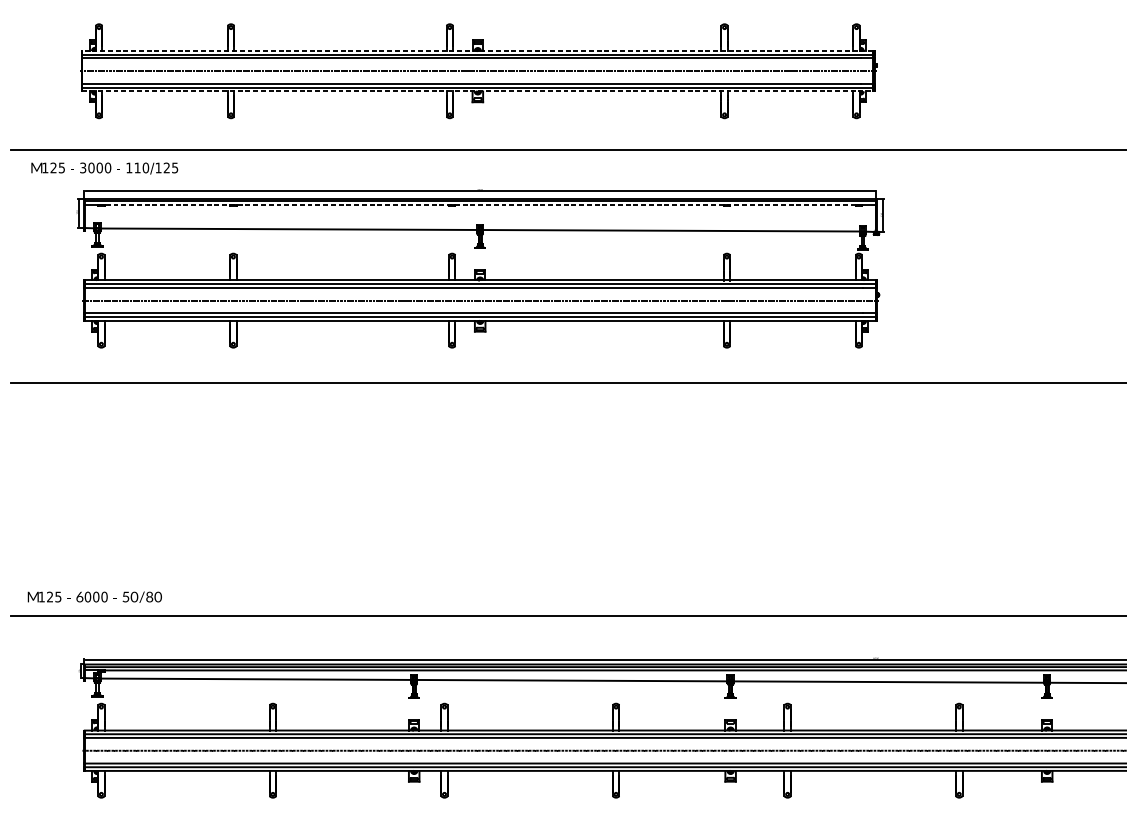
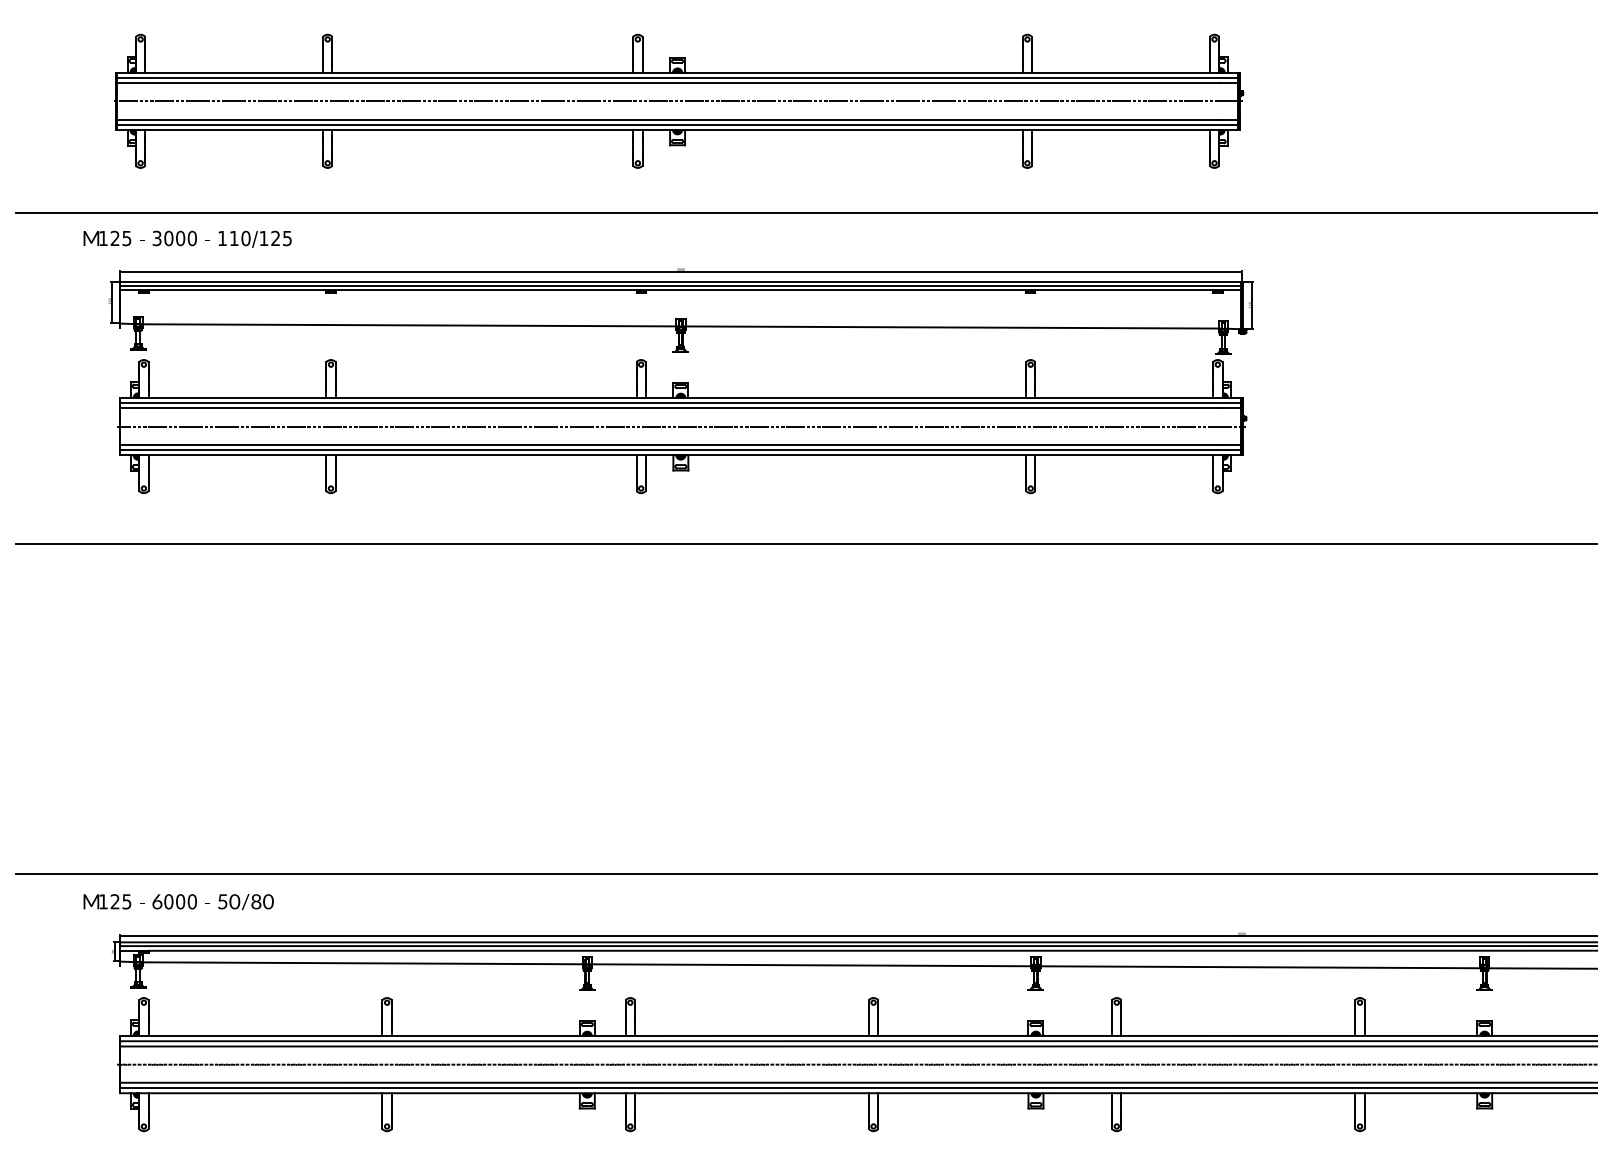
line: (477, 50) -> (677, 72), dashed -> solid
line: (477, 91) -> (677, 129), dashed -> solid
text: (104, 167) -> (187, 238), moved
line: (479, 204) -> (680, 290), dashed -> solid
text: (94, 597) -> (178, 902), moved

